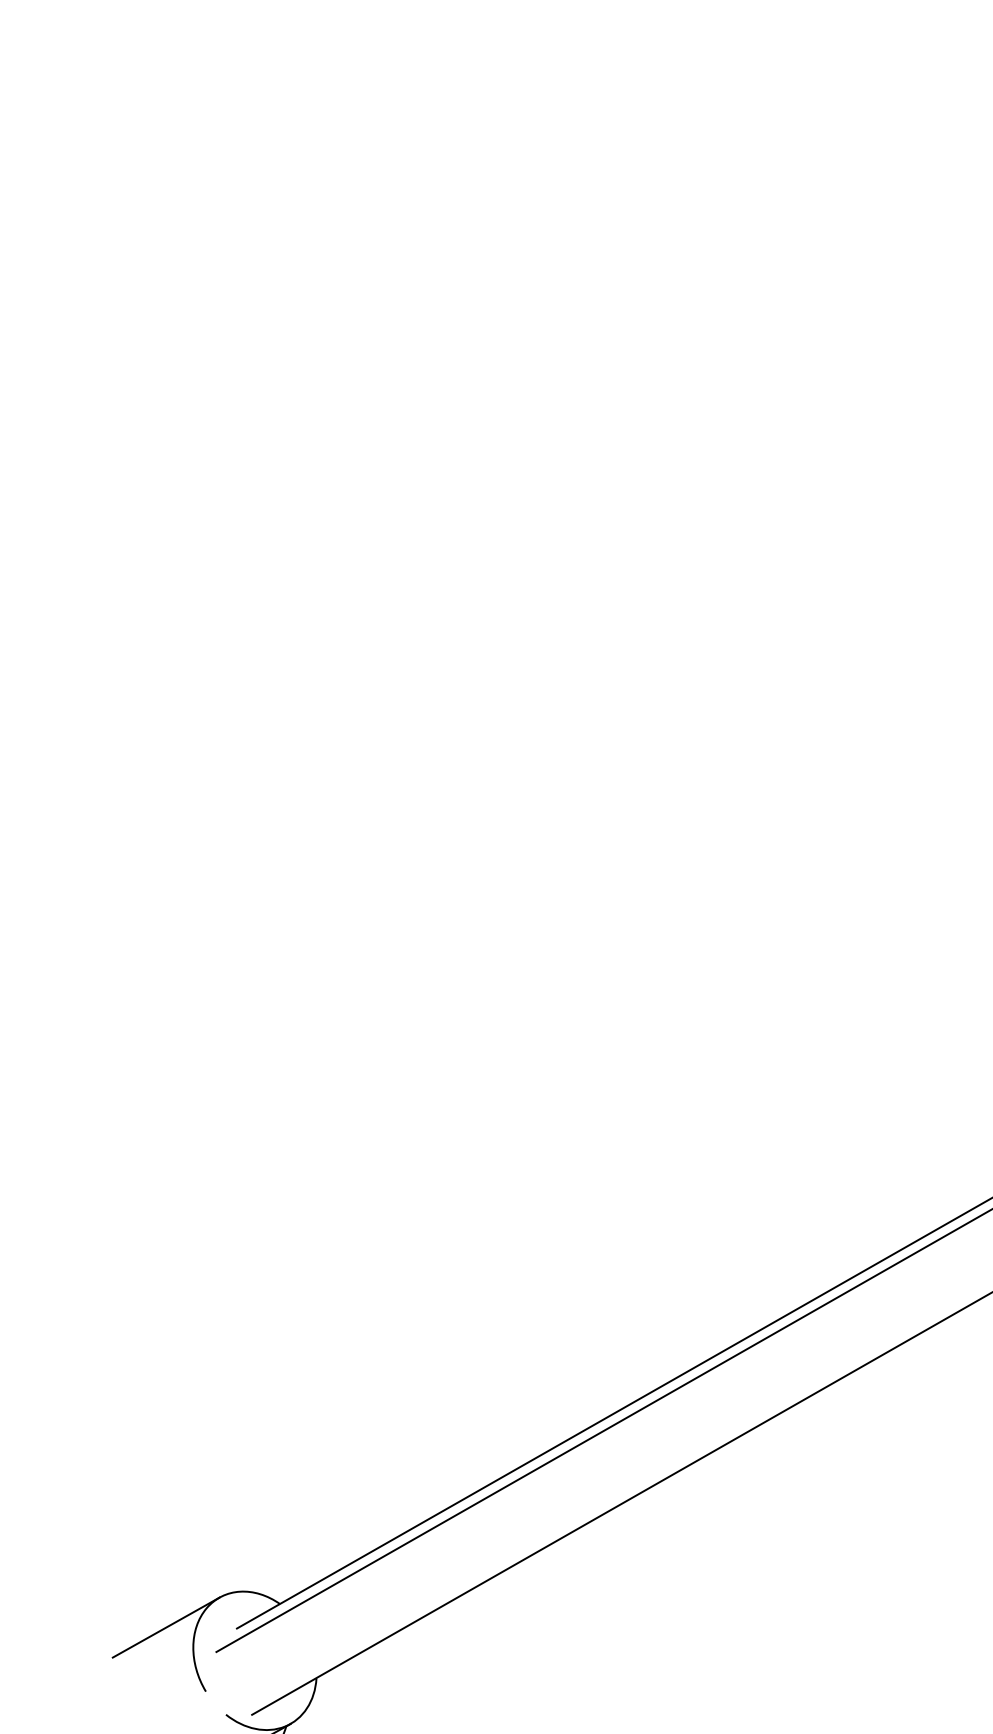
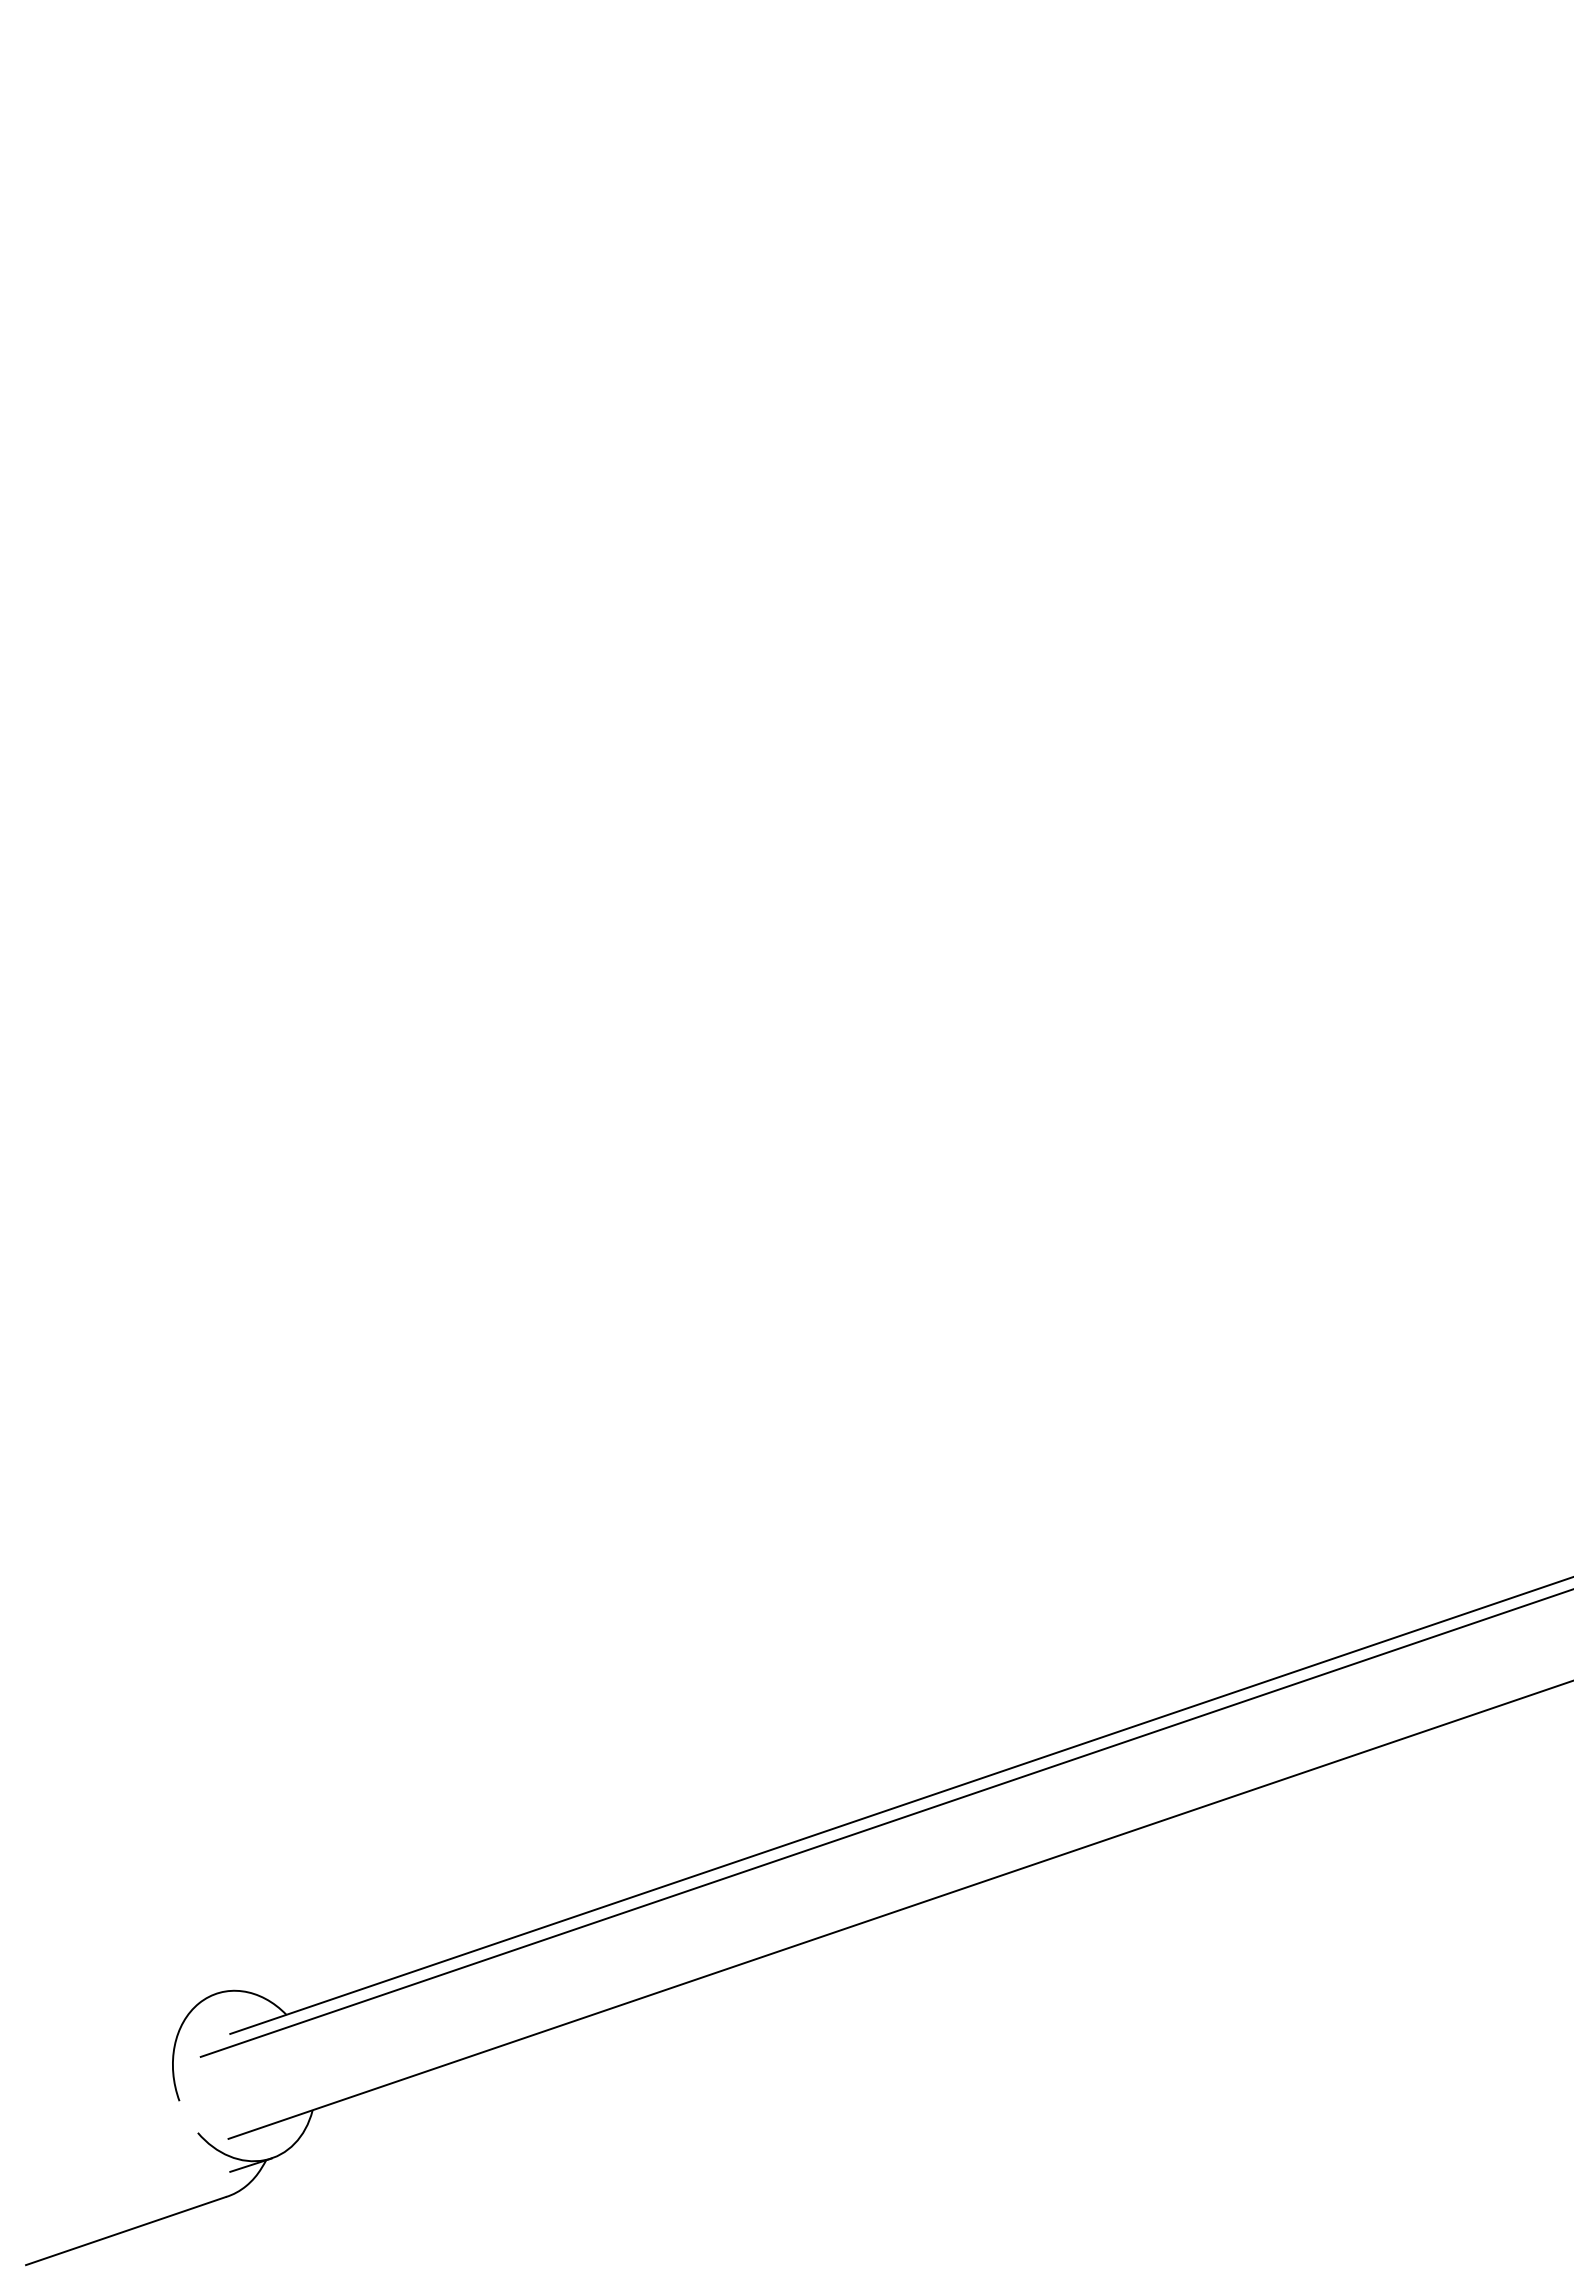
line: (165, 1627) -> (146, 2016), removed

